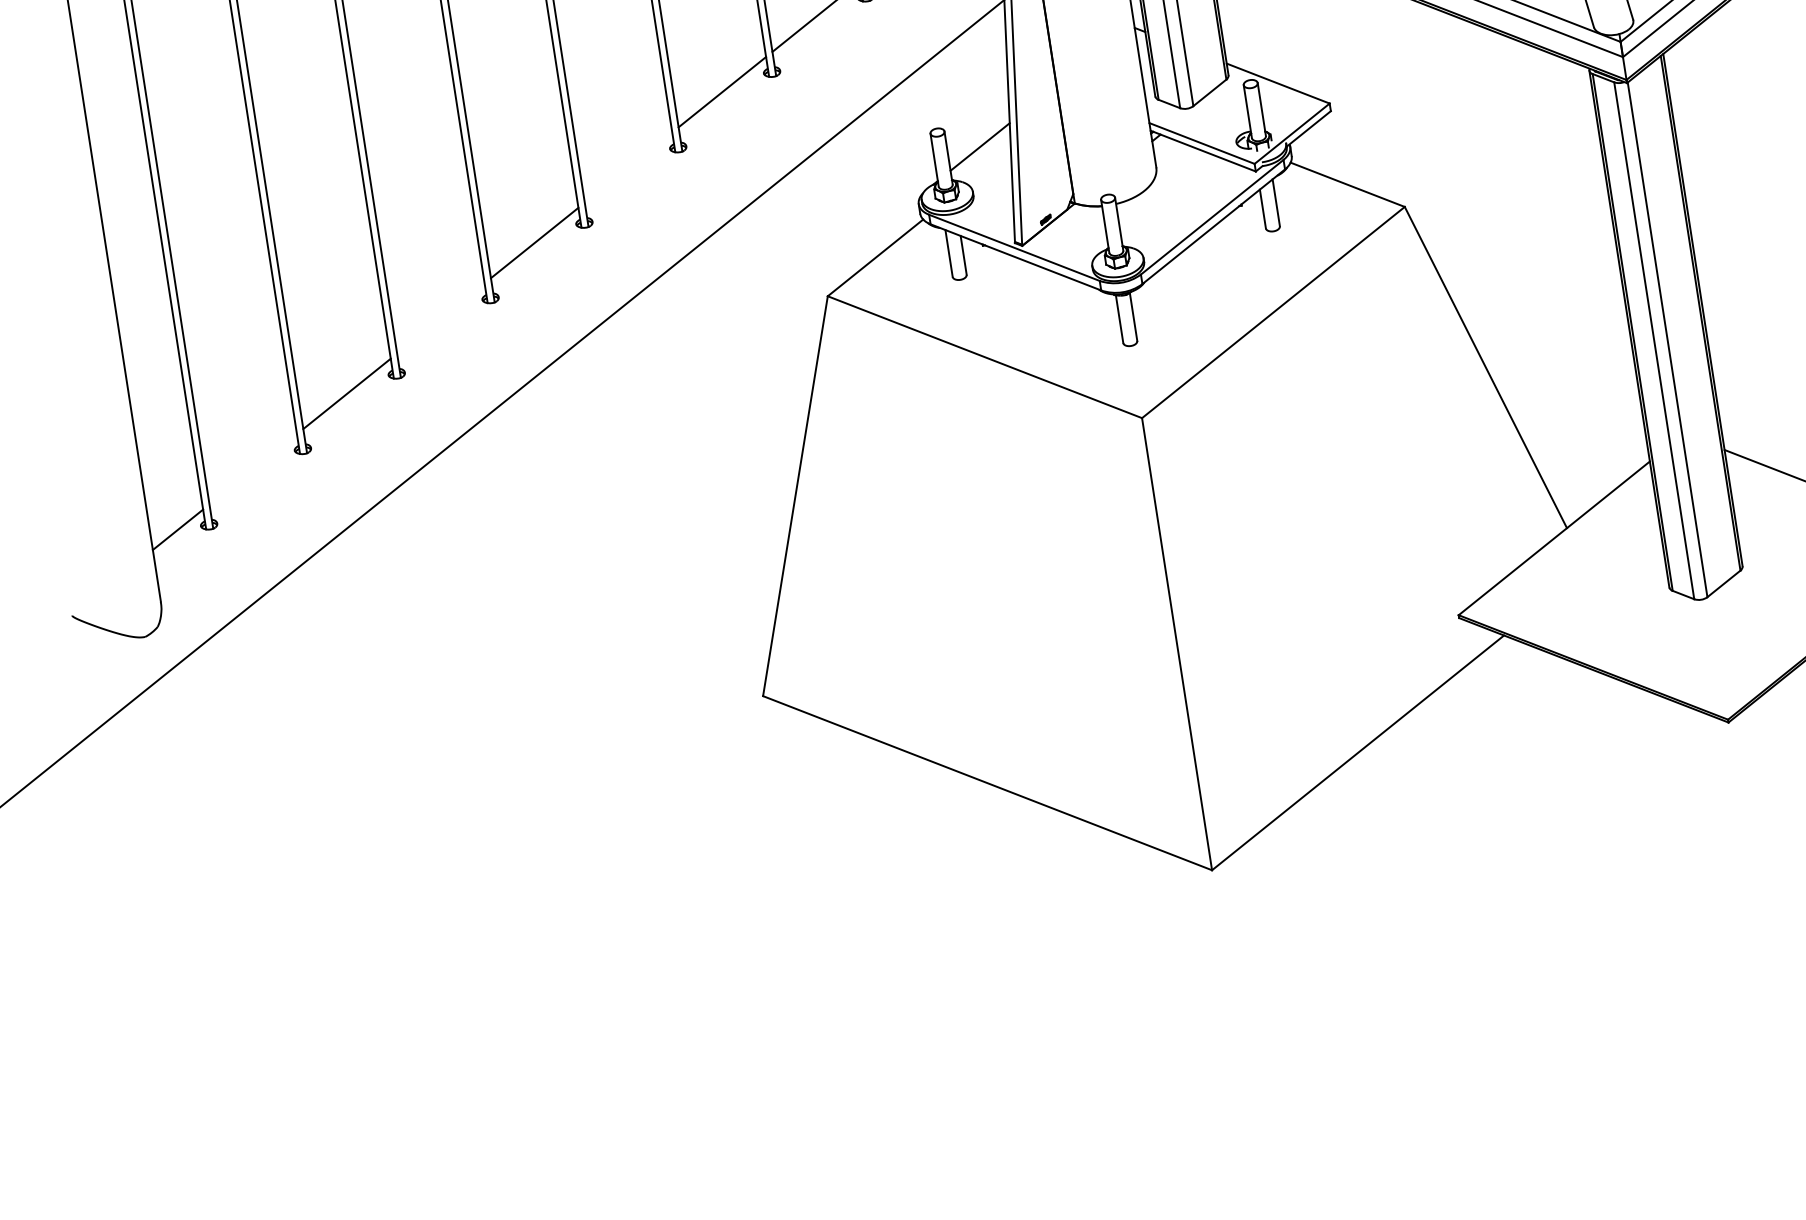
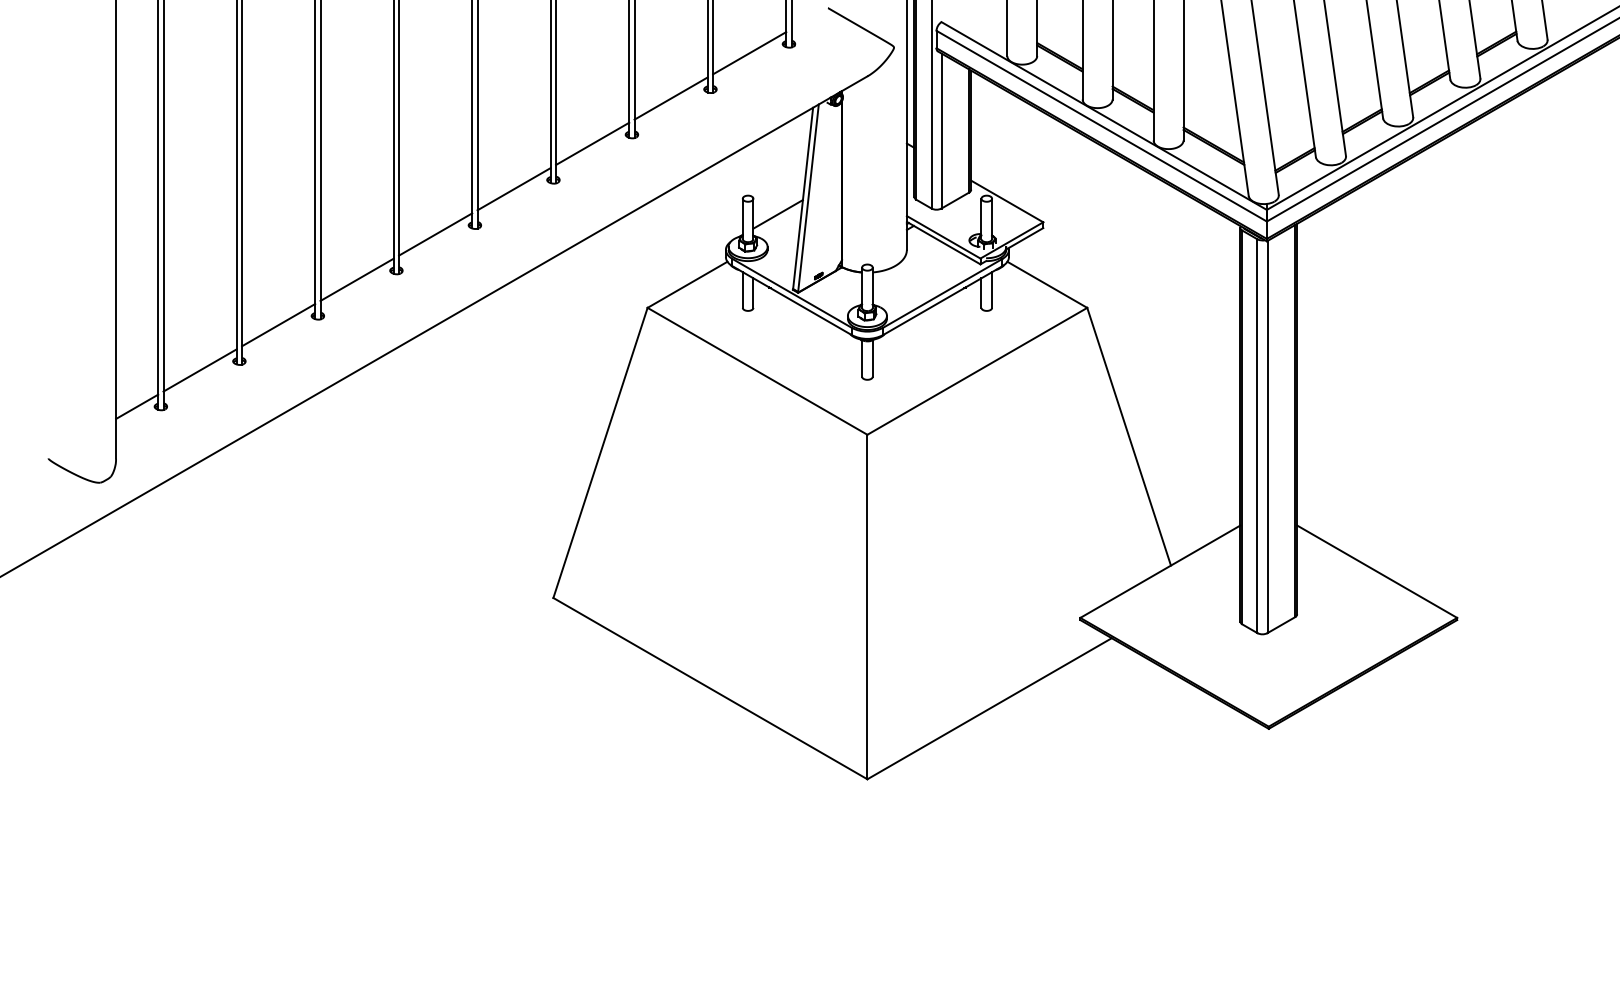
line: (627, 168) -> (513, 189), added
line: (439, 318) -> (356, 279), added
line: (252, 469) -> (199, 370), added

